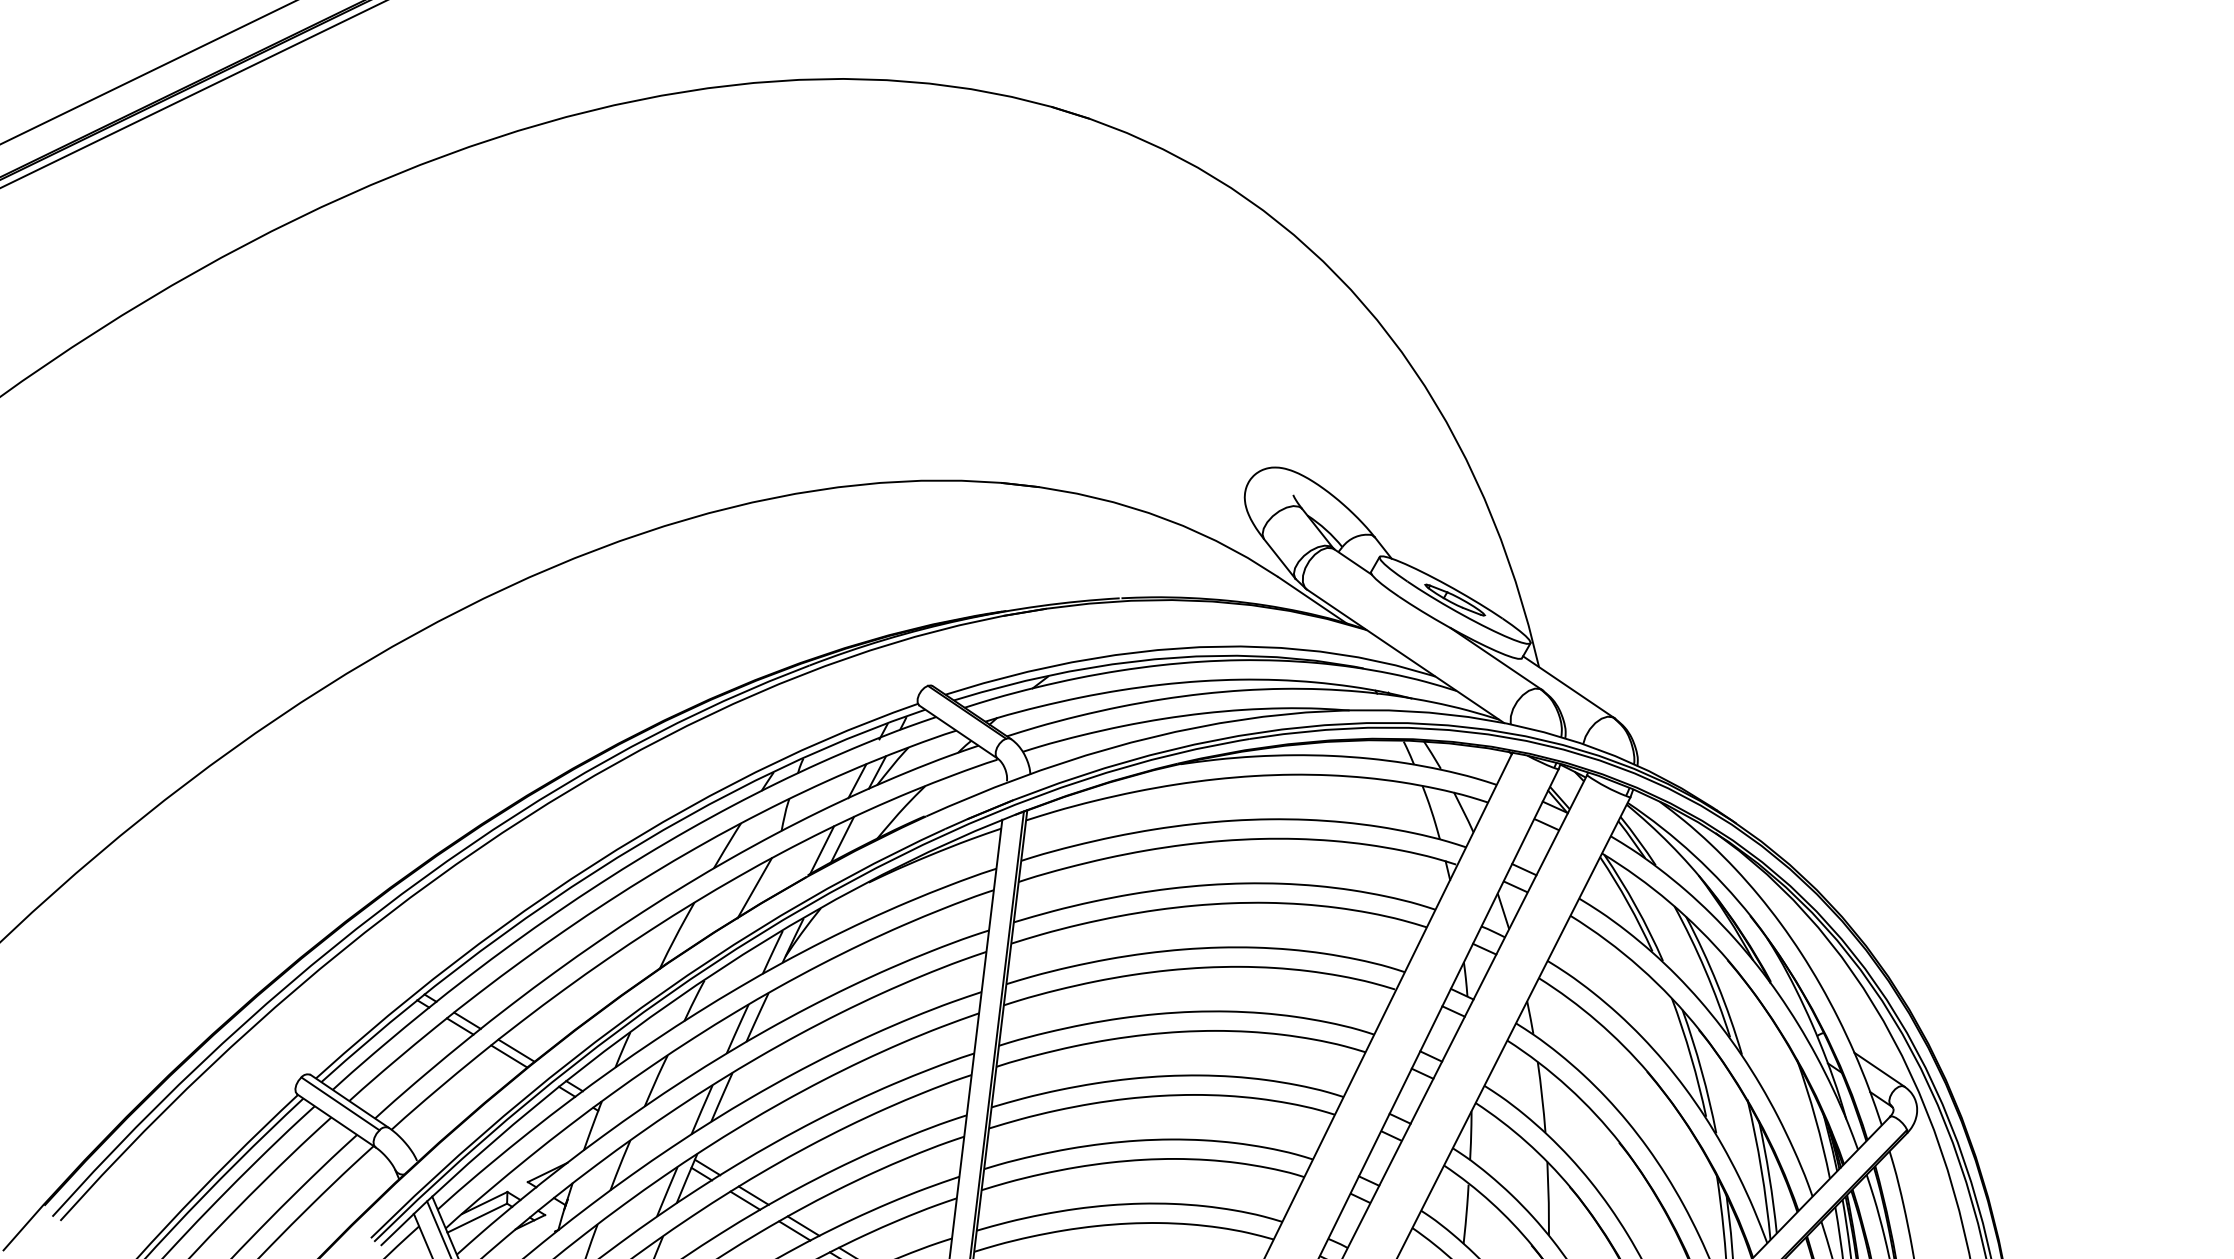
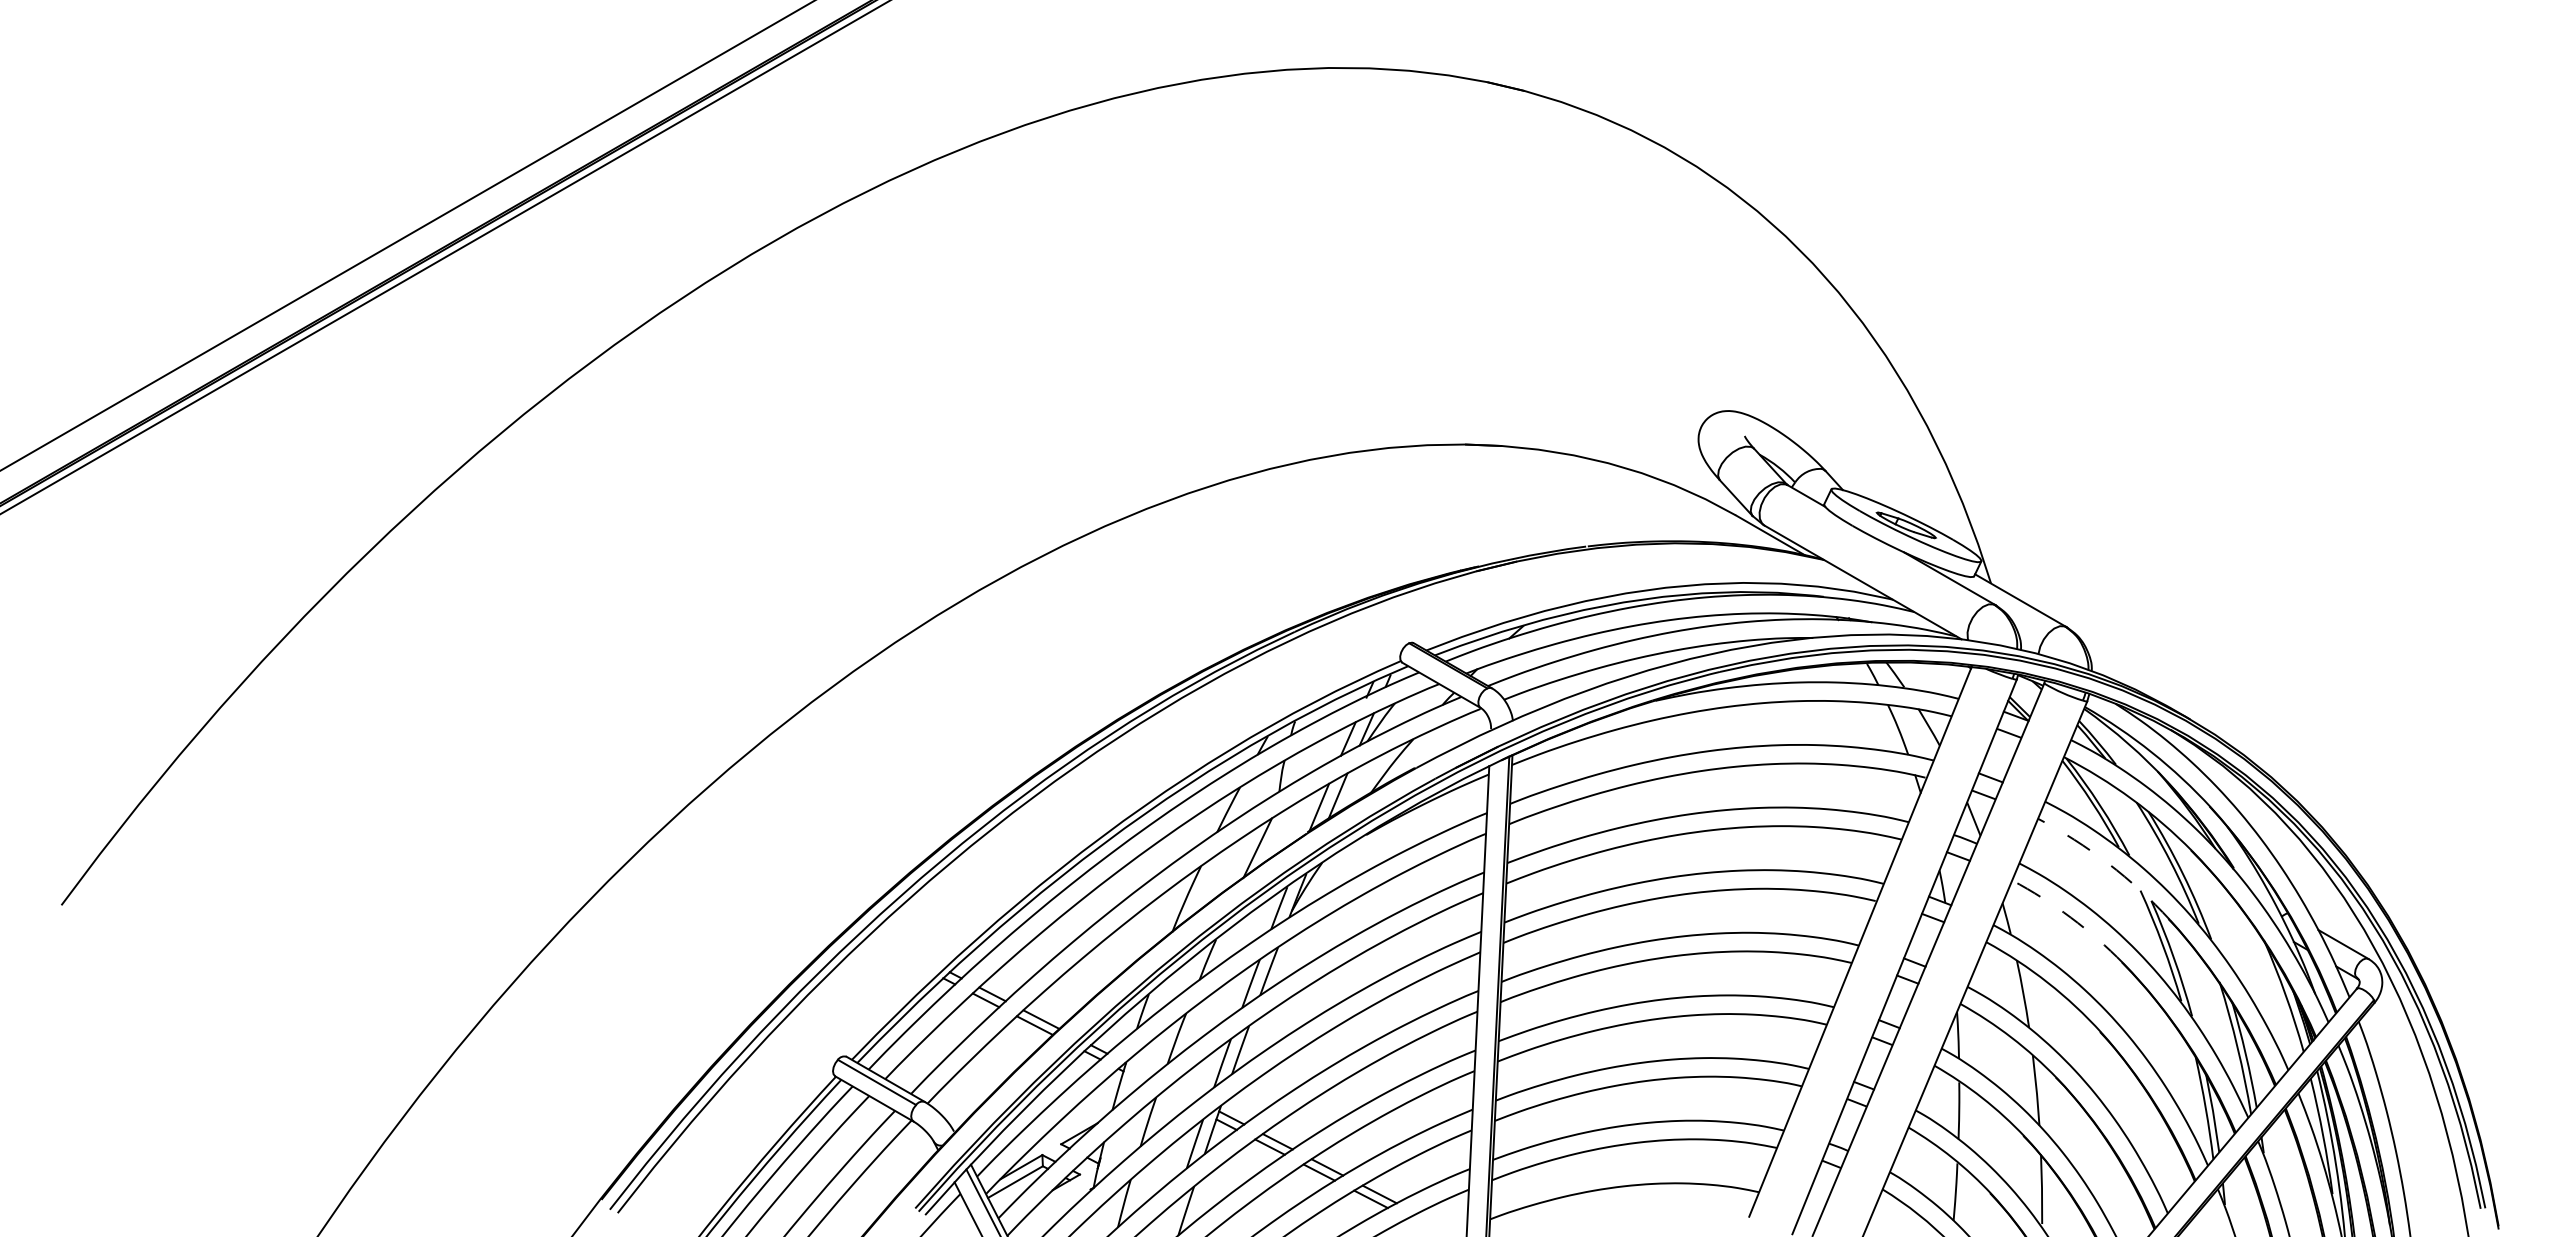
arc: (1640, 967) -> (2108, 863), solid -> dashed
arc: (1596, 1021) -> (2070, 917), solid -> dashed

